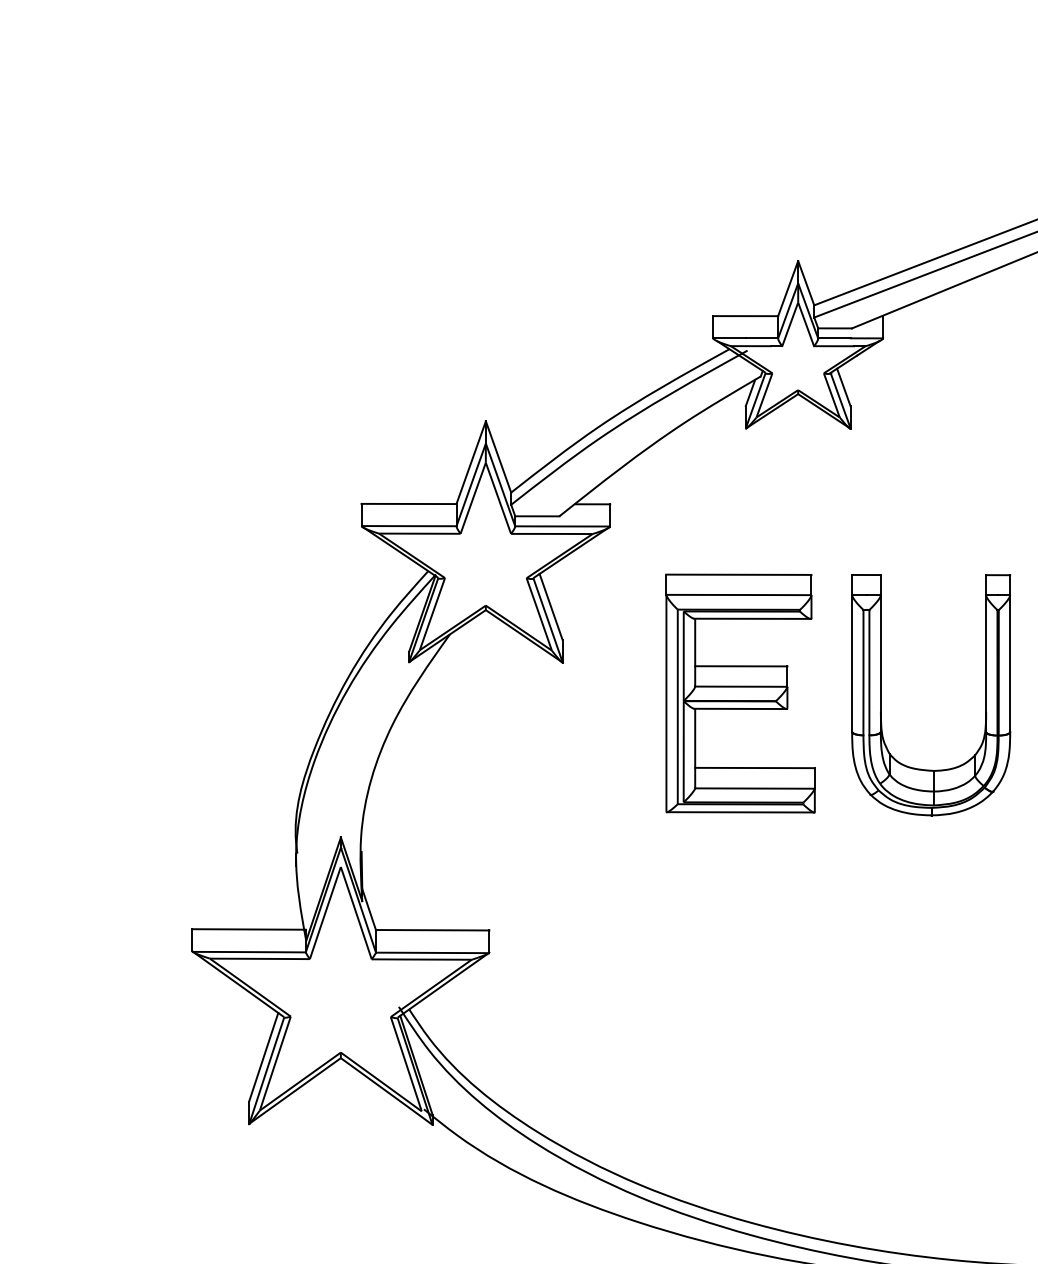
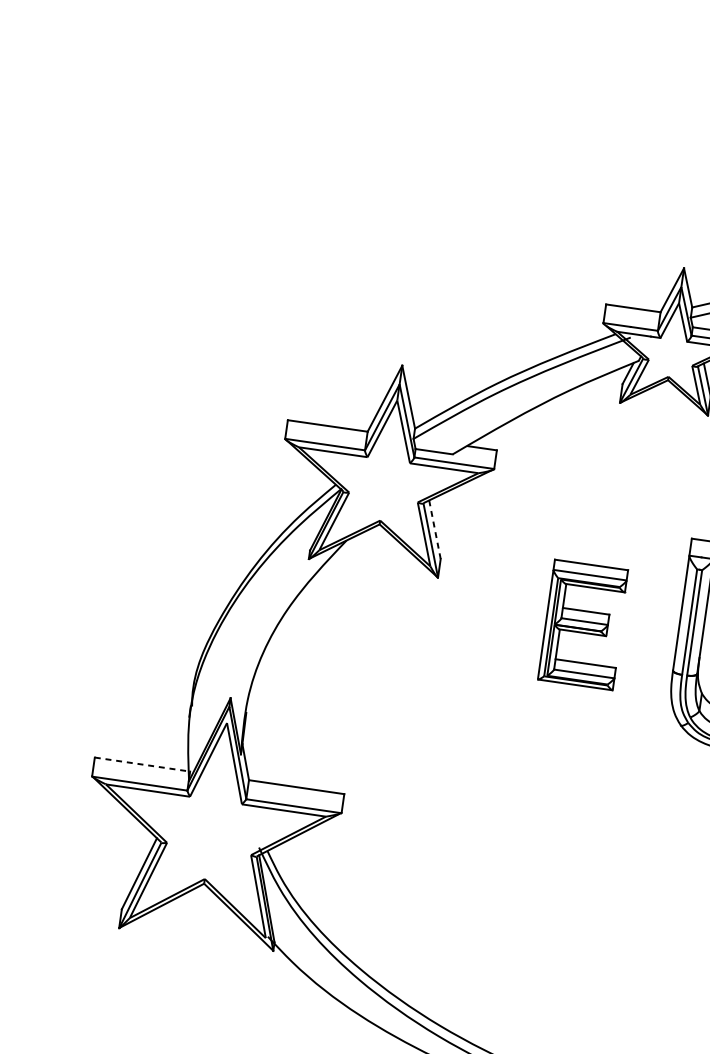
line: (551, 607) -> (435, 530), solid -> dashed
part: (740, 693) -> (583, 624), size x0.6
line: (249, 929) -> (142, 764), solid -> dashed

